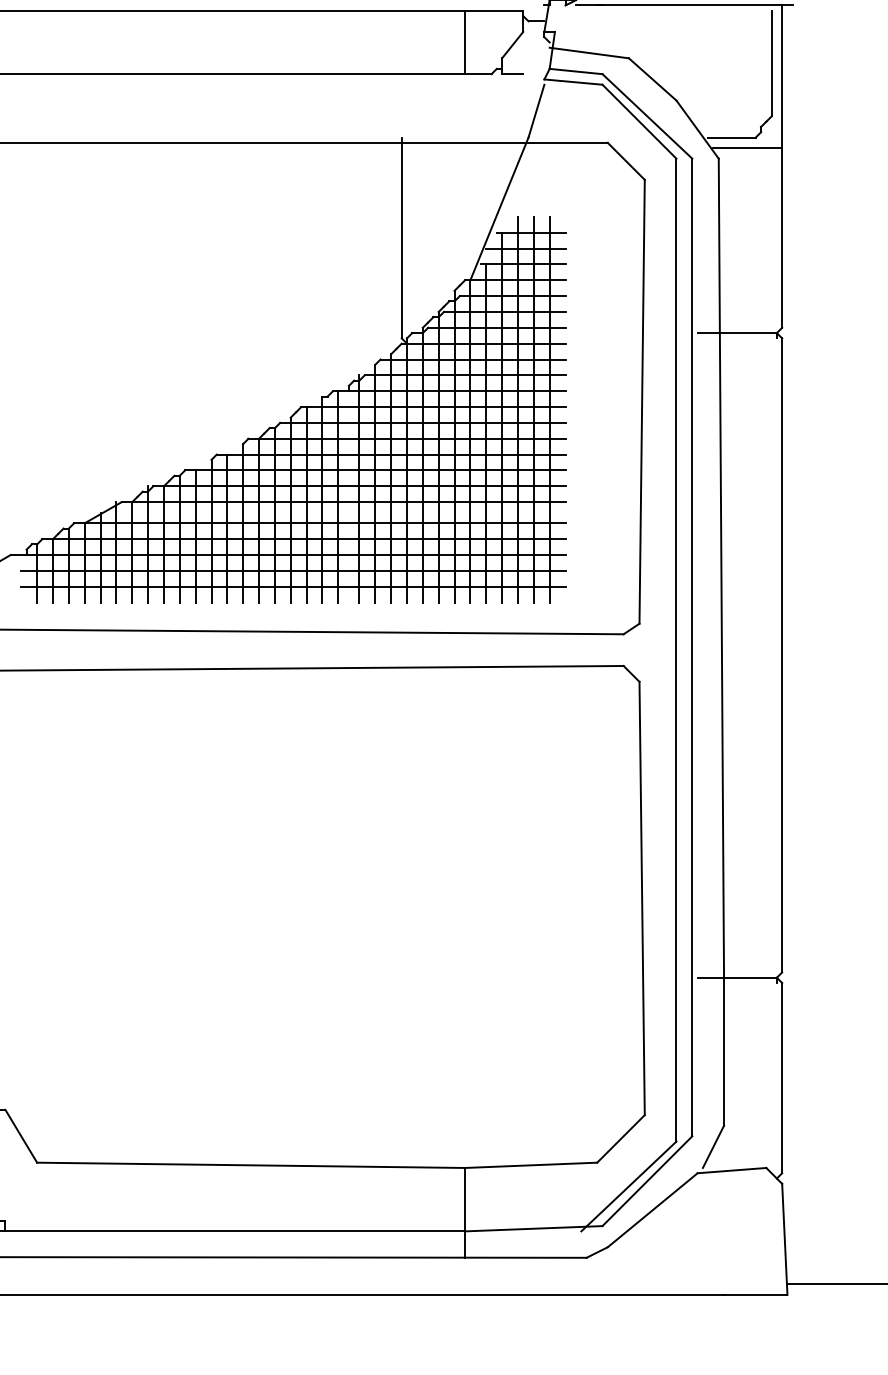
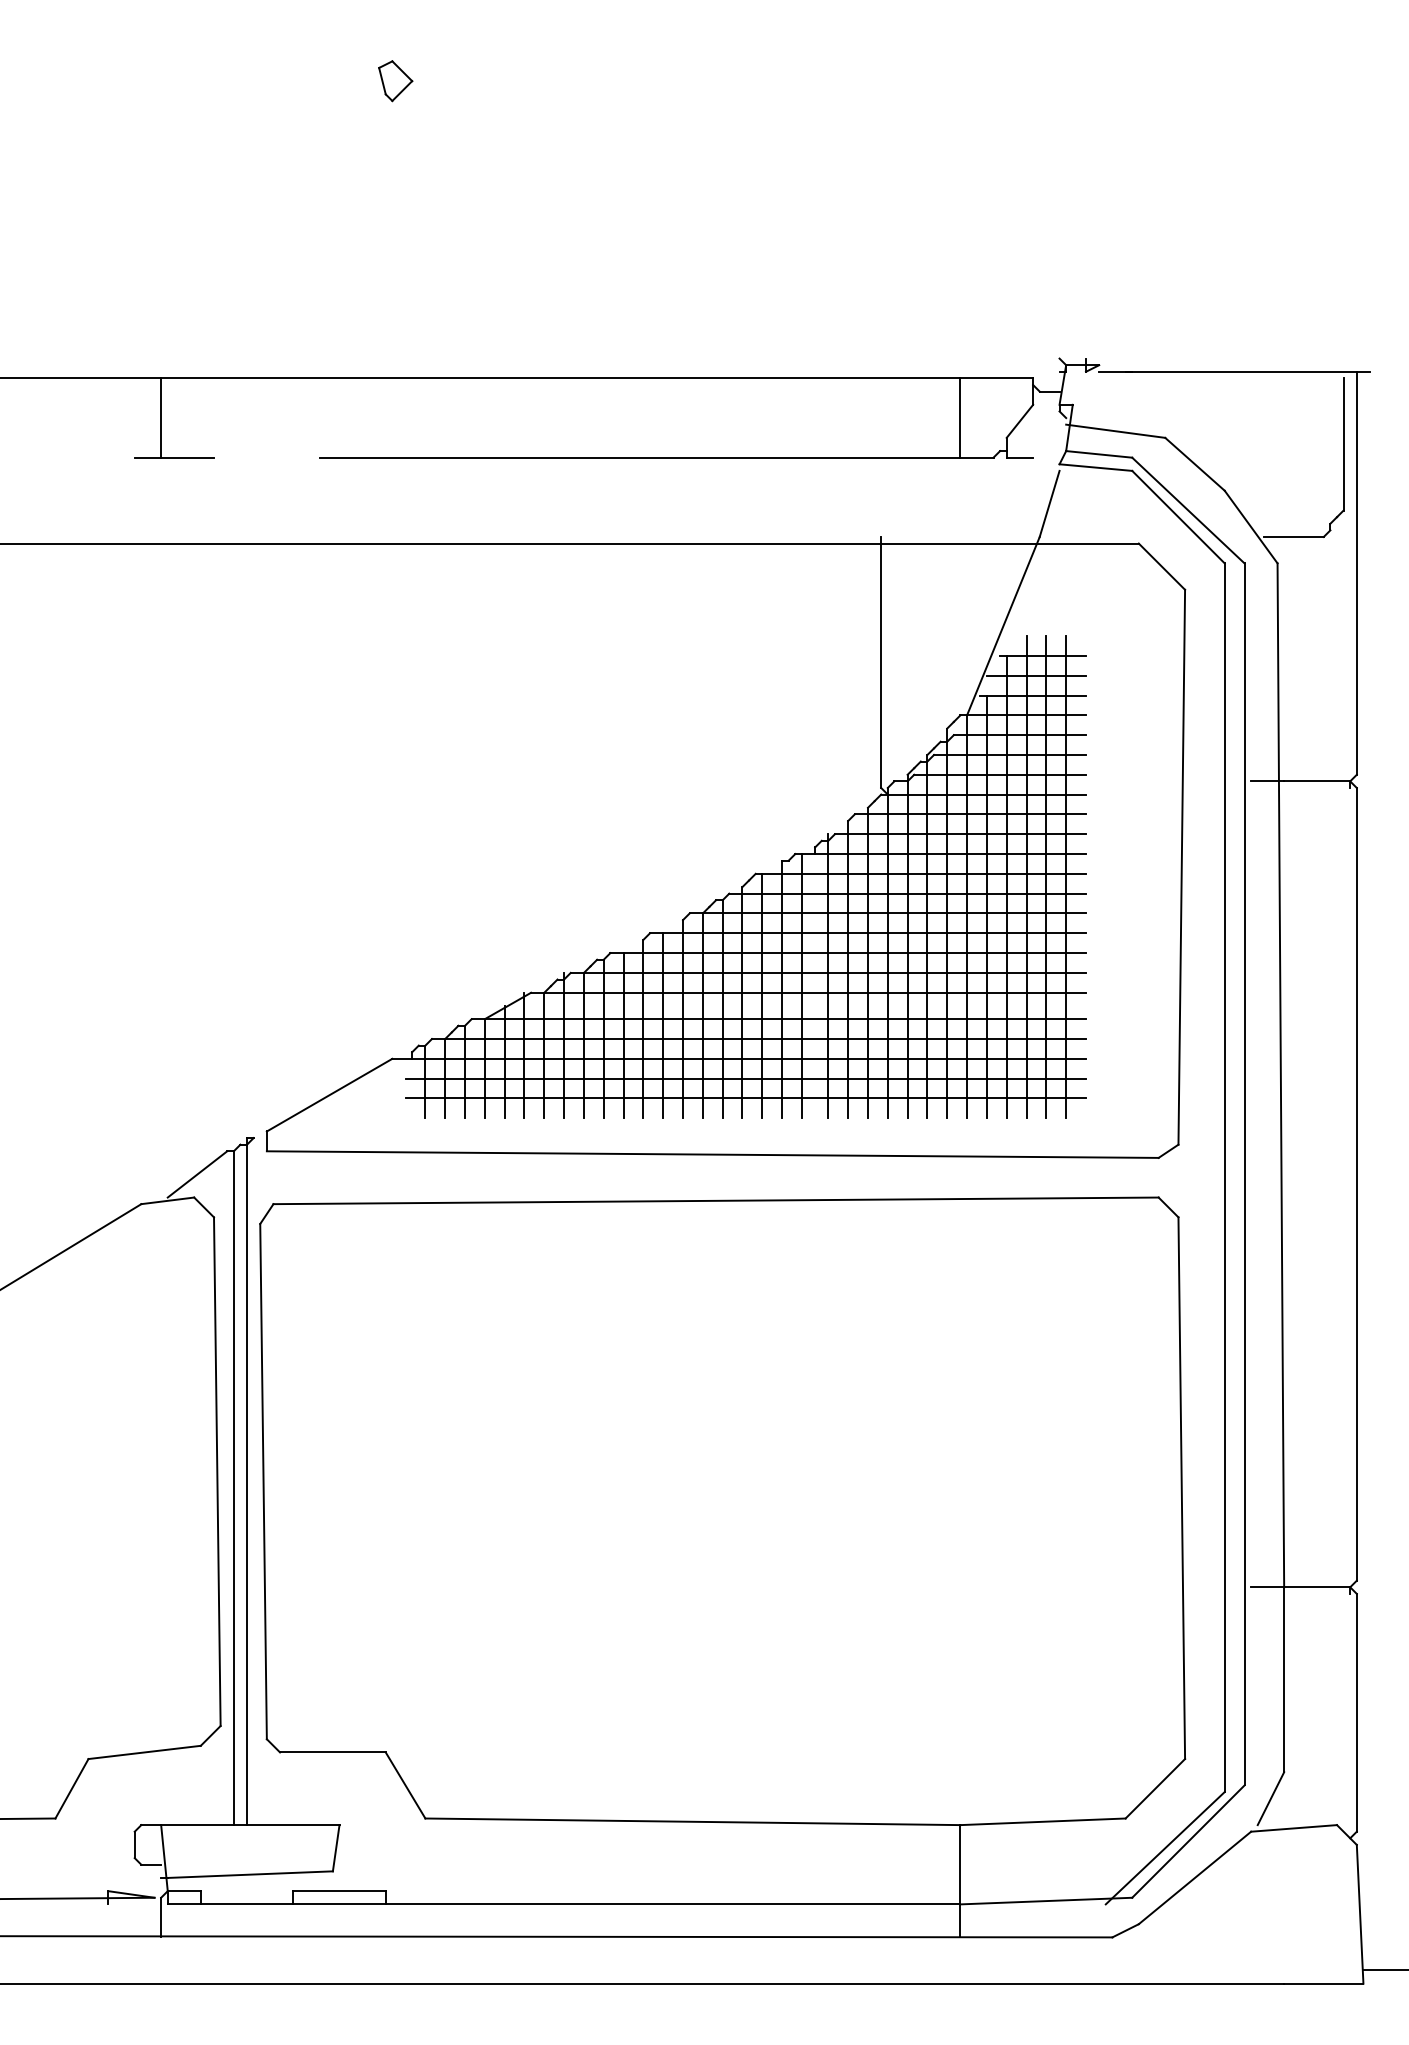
line: (747, 148) -> (1313, 550), removed

